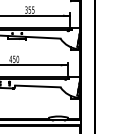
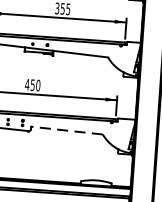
line: (37, 86) -> (66, 130), solid -> dashed

